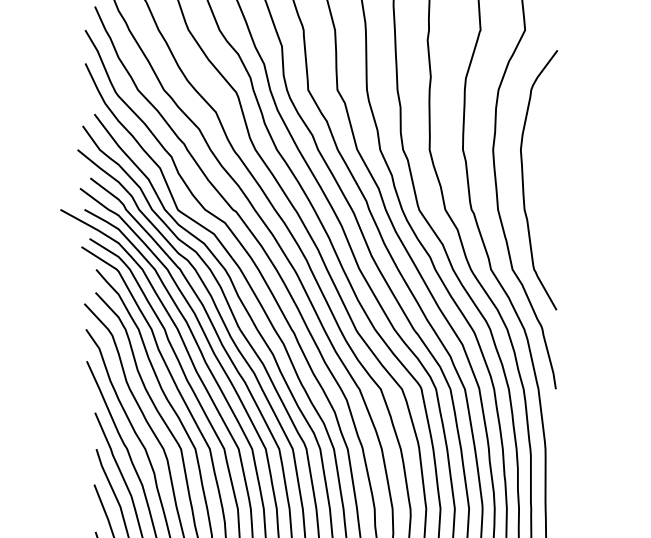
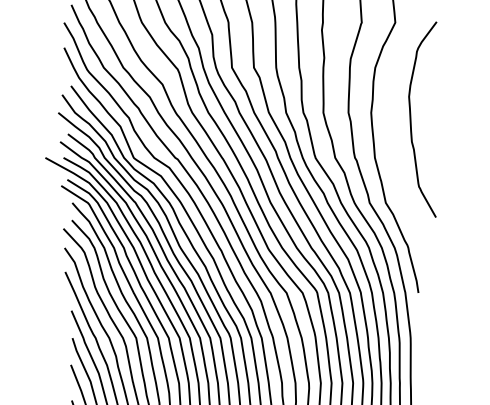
curve: (524, 180) -> (411, 119), moved

